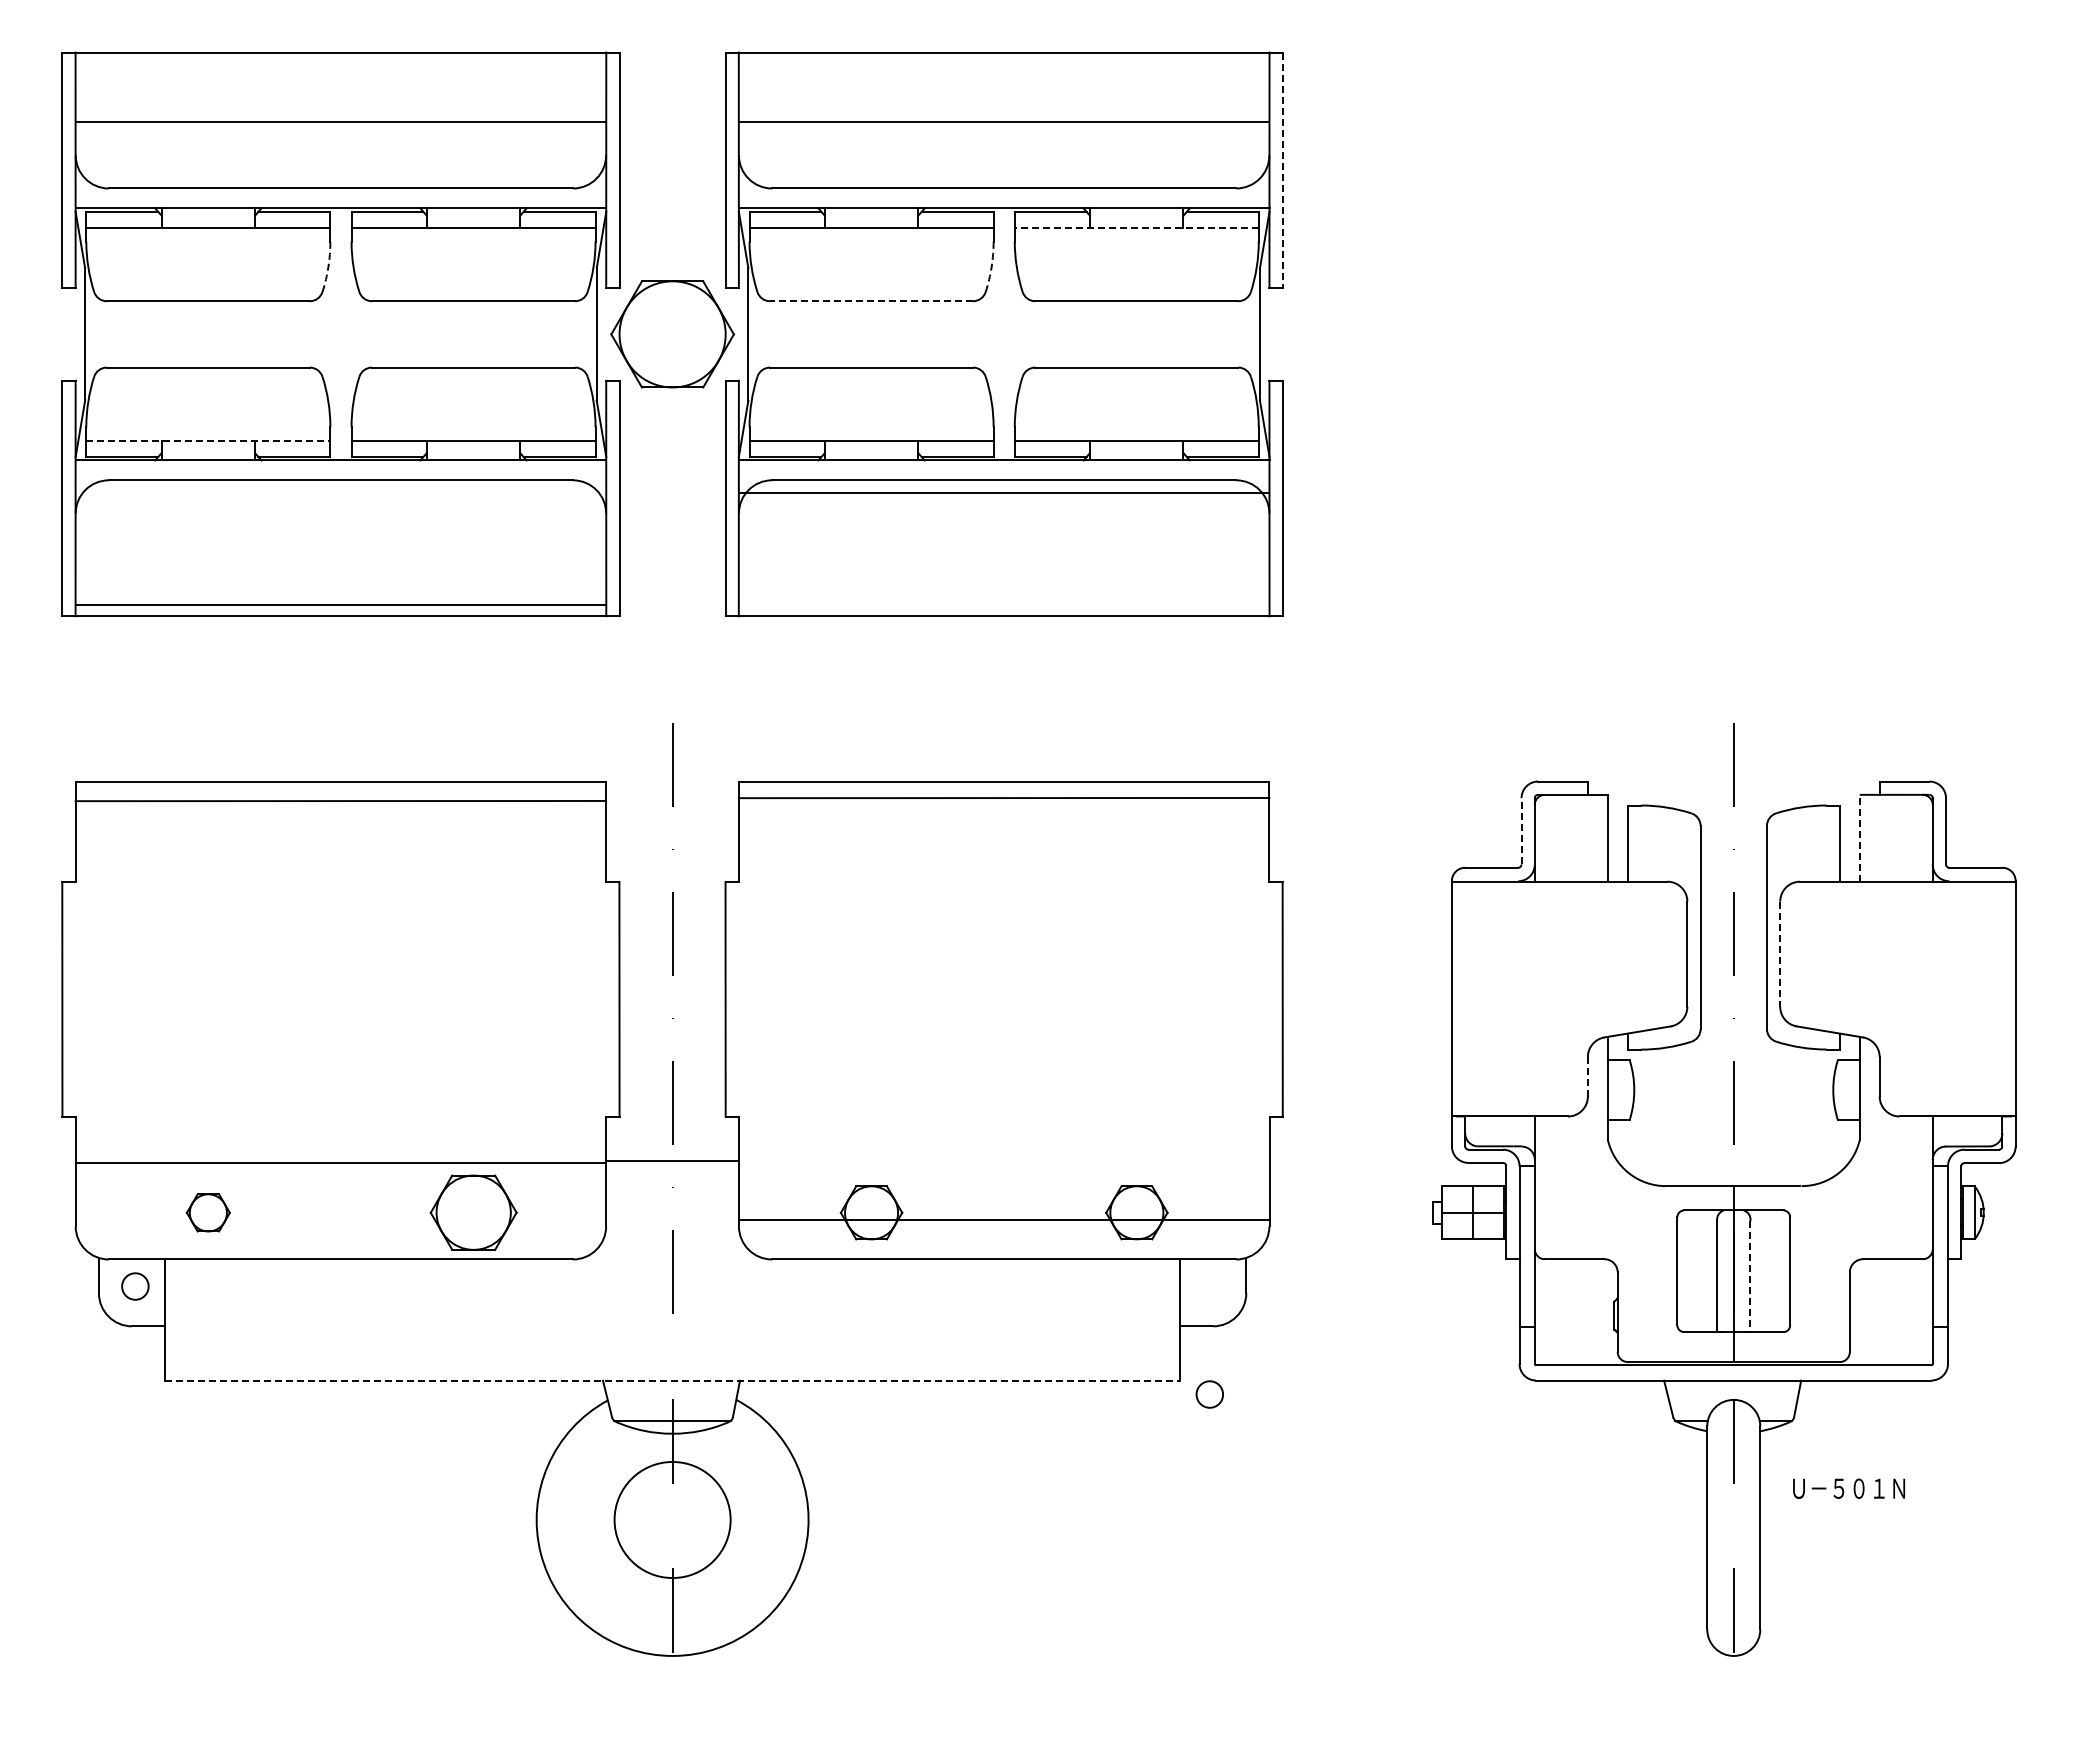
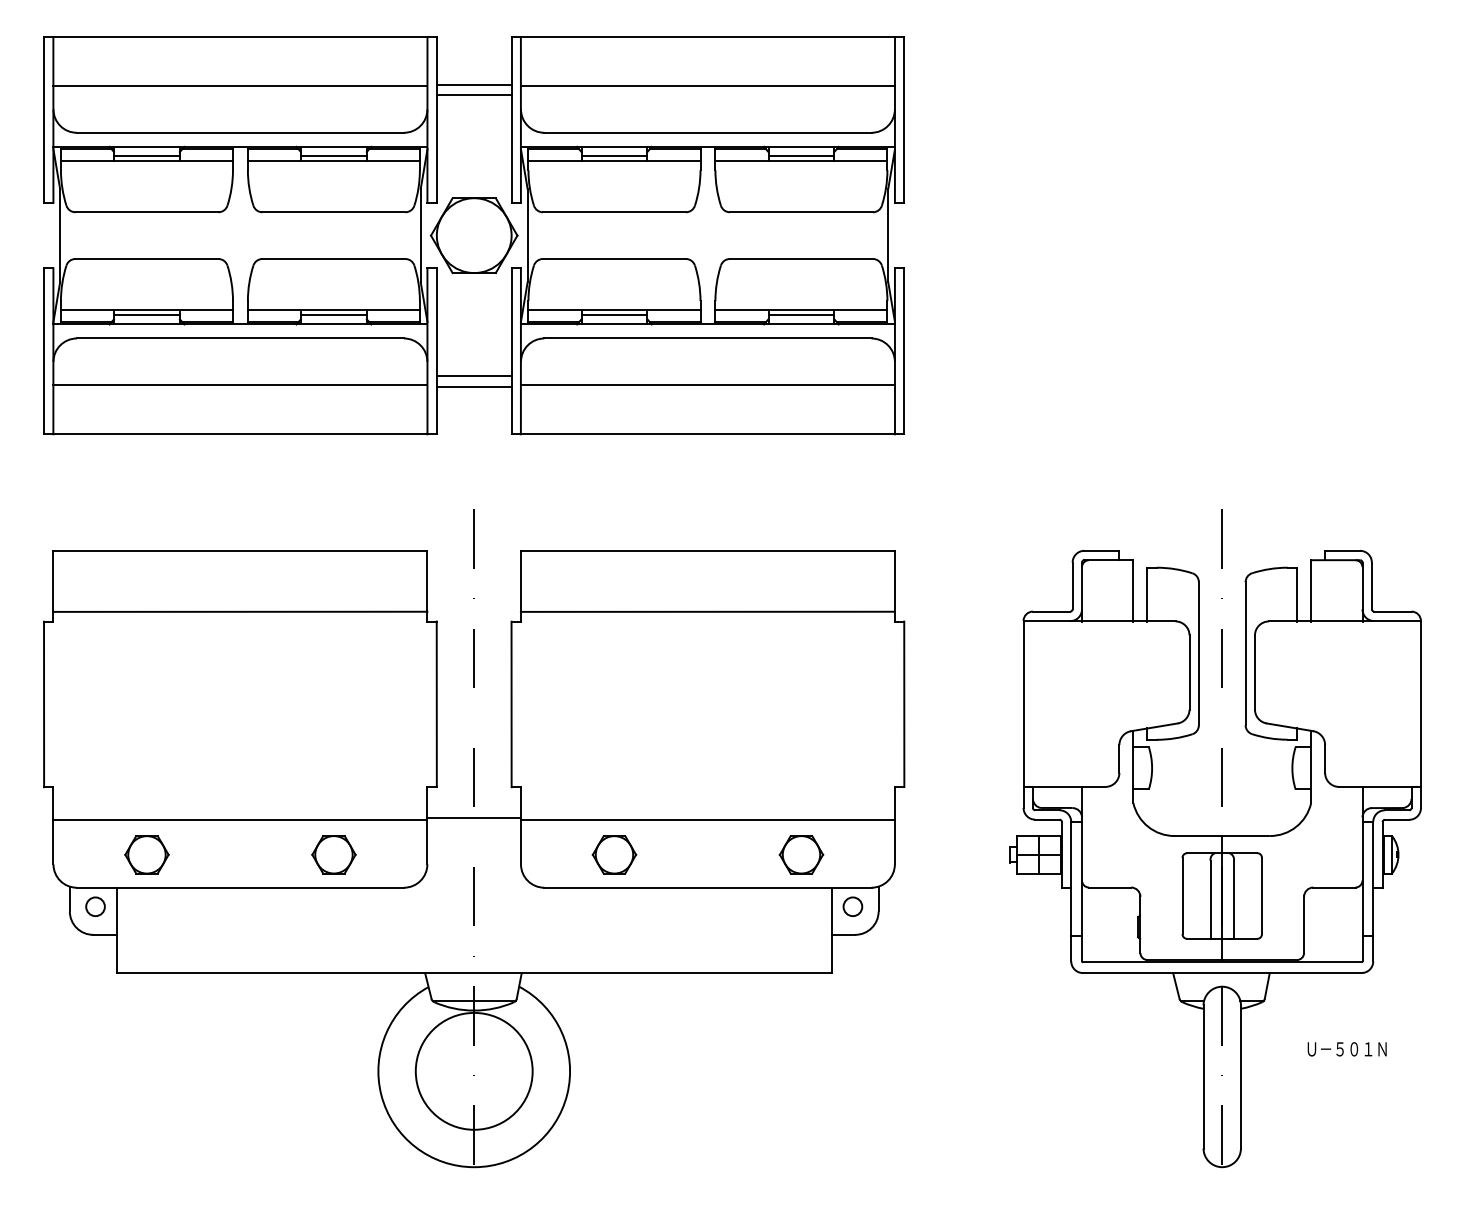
line: (672, 120) -> (474, 84), added
line: (672, 135) -> (474, 95), added
line: (1282, 170) -> (904, 120), dashed -> solid
line: (207, 221) -> (146, 156), added
line: (473, 221) -> (333, 156), added
line: (871, 221) -> (614, 156), added
line: (1136, 221) -> (801, 156), added
line: (1136, 228) -> (801, 160), dashed -> solid
arc: (328, 267) -> (231, 188), dashed -> solid
arc: (991, 267) -> (699, 188), dashed -> solid
line: (871, 301) -> (614, 212), dashed -> solid
line: (208, 440) -> (147, 310), dashed -> solid
line: (207, 447) -> (146, 315), added
line: (473, 447) -> (333, 315), added
line: (871, 447) -> (614, 315), added
line: (1136, 447) -> (801, 315), added
line: (1003, 492) -> (707, 385), moved
line: (672, 533) -> (474, 375), added
line: (672, 548) -> (474, 386), added
line: (340, 604) -> (240, 385), moved
line: (1003, 797) -> (707, 611), moved
line: (340, 800) -> (240, 611), moved
line: (1521, 830) -> (1072, 585), dashed -> solid
line: (1859, 838) -> (1310, 590), dashed -> solid
line: (1780, 954) -> (1255, 672), dashed -> solid
line: (1587, 1076) -> (1119, 758), dashed -> solid
part: (208, 1212) -> (147, 854), size x1.43
part: (473, 1212) -> (333, 854), size x0.71
line: (1003, 1220) -> (707, 820), moved
line: (1750, 1277) -> (1234, 900), dashed -> solid
line: (673, 1380) -> (474, 973), dashed -> solid
circle: (1209, 1394) -> (852, 906), moved
text: (1849, 1488) -> (1347, 1049), moved
circle: (672, 1519) -> (474, 1071), size x1.43

